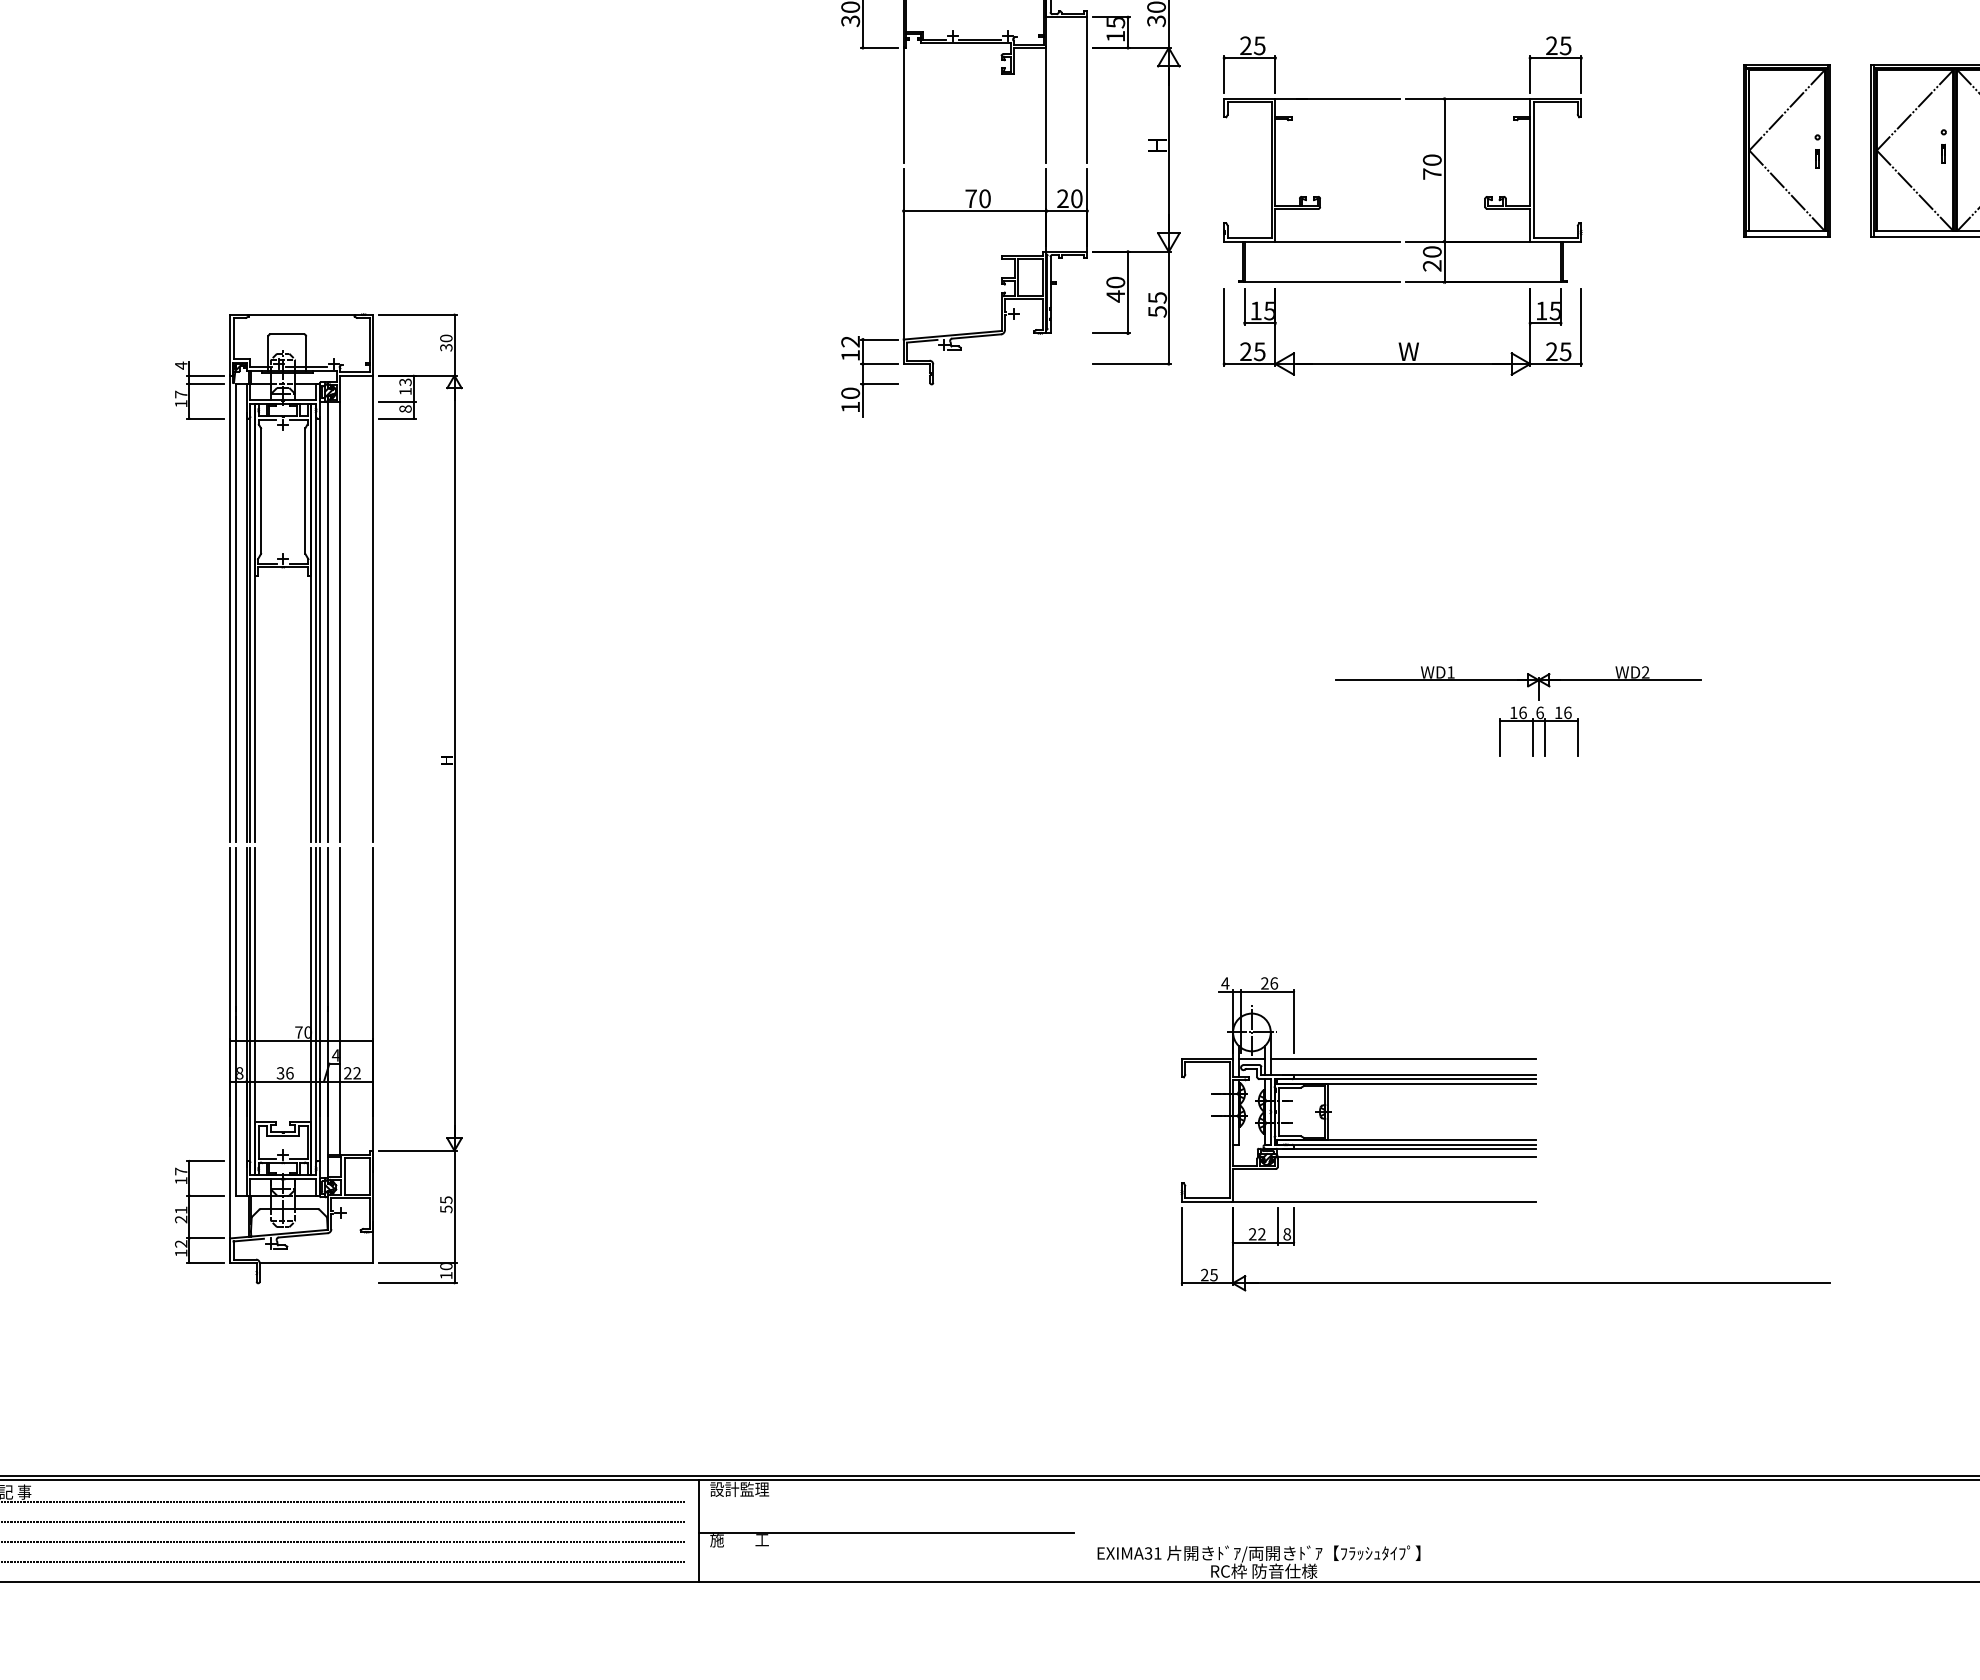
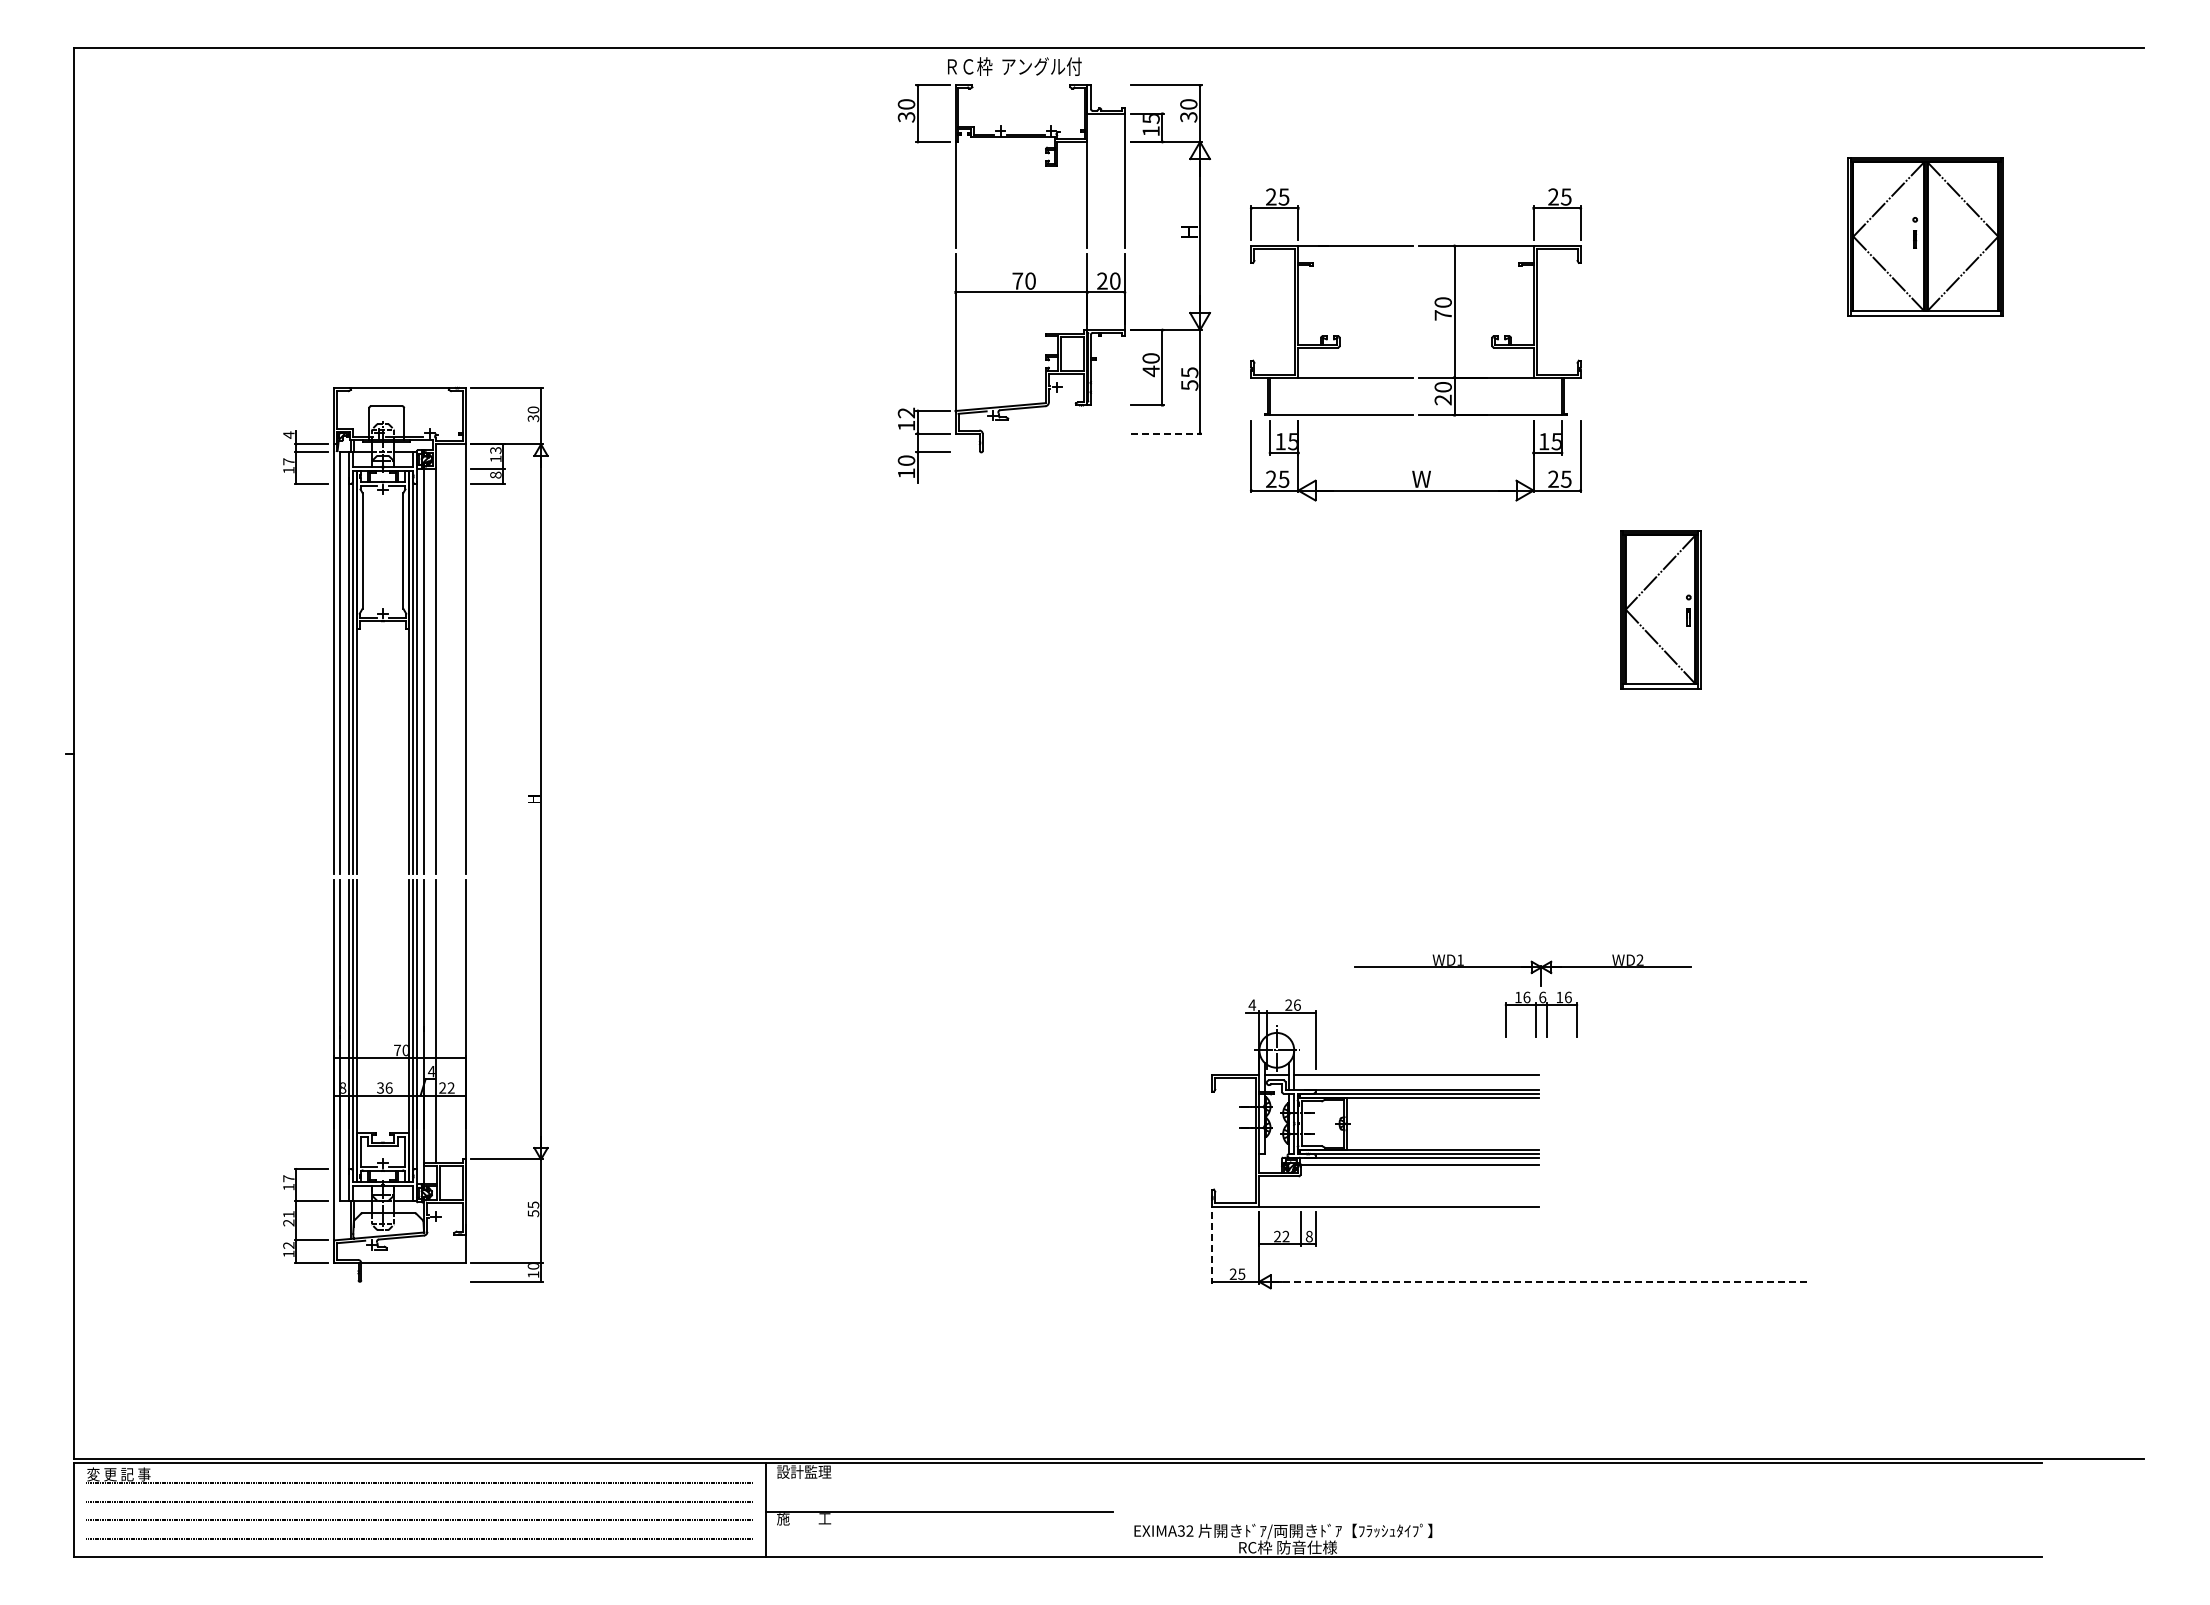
part: (1786, 150) -> (1660, 609), moved
part: (1423, 179) -> (1435, 320), moved
line: (1132, 363) -> (1166, 433), solid -> dashed
part: (1518, 710) -> (1522, 995), moved
line: (1182, 1246) -> (1212, 1247), solid -> dashed
line: (1538, 1282) -> (1541, 1281), solid -> dashed
text: (1157, 1552) -> (1189, 1530), EXIMA31 -> EXIMA32

